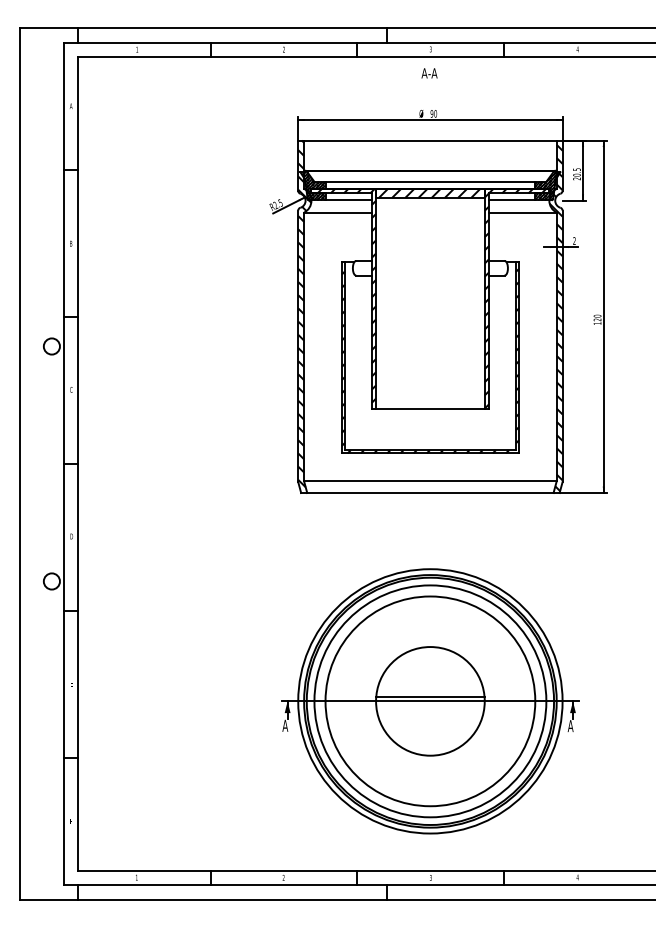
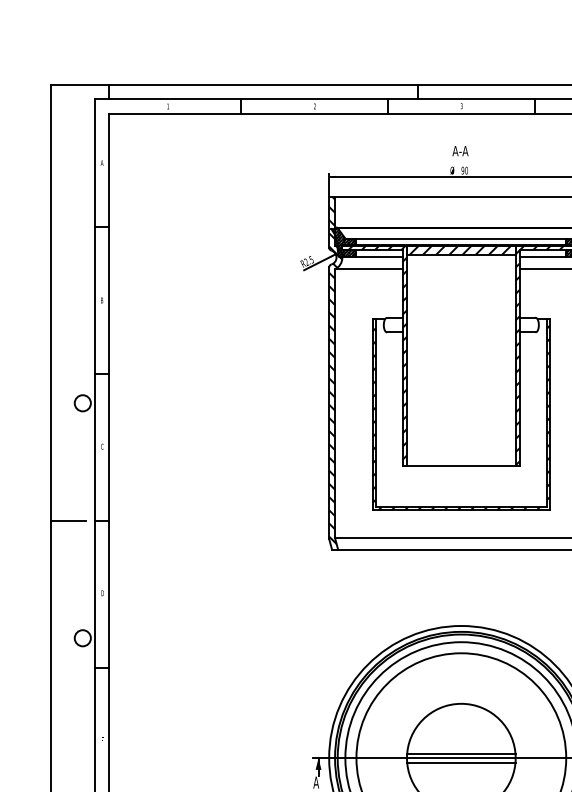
text: (429, 73) -> (460, 151), moved
line: (36, 464) -> (67, 521), added
line: (430, 705) -> (461, 762), added

